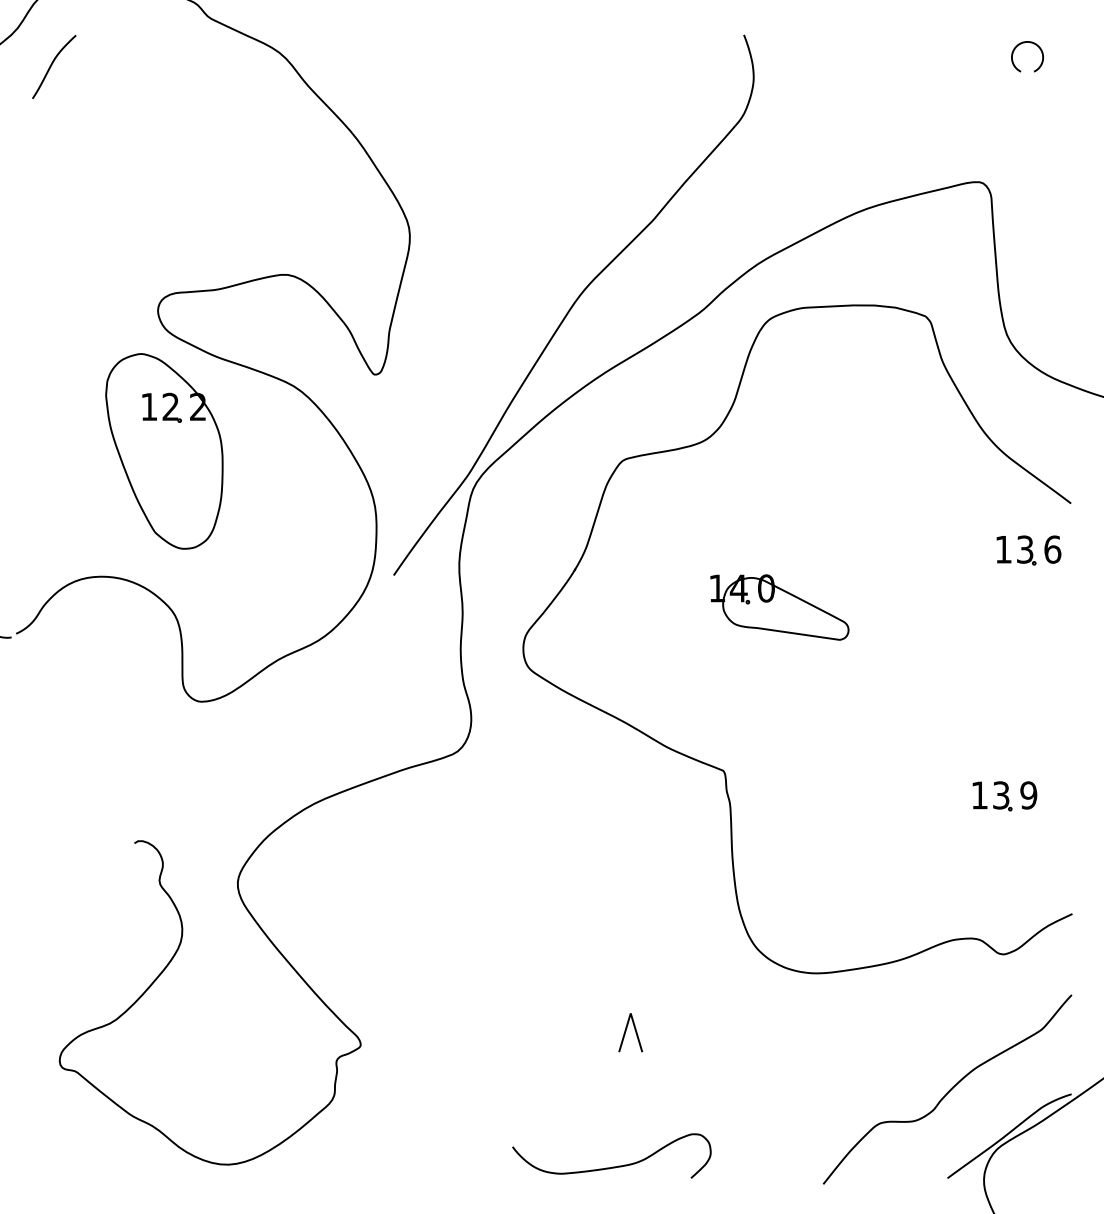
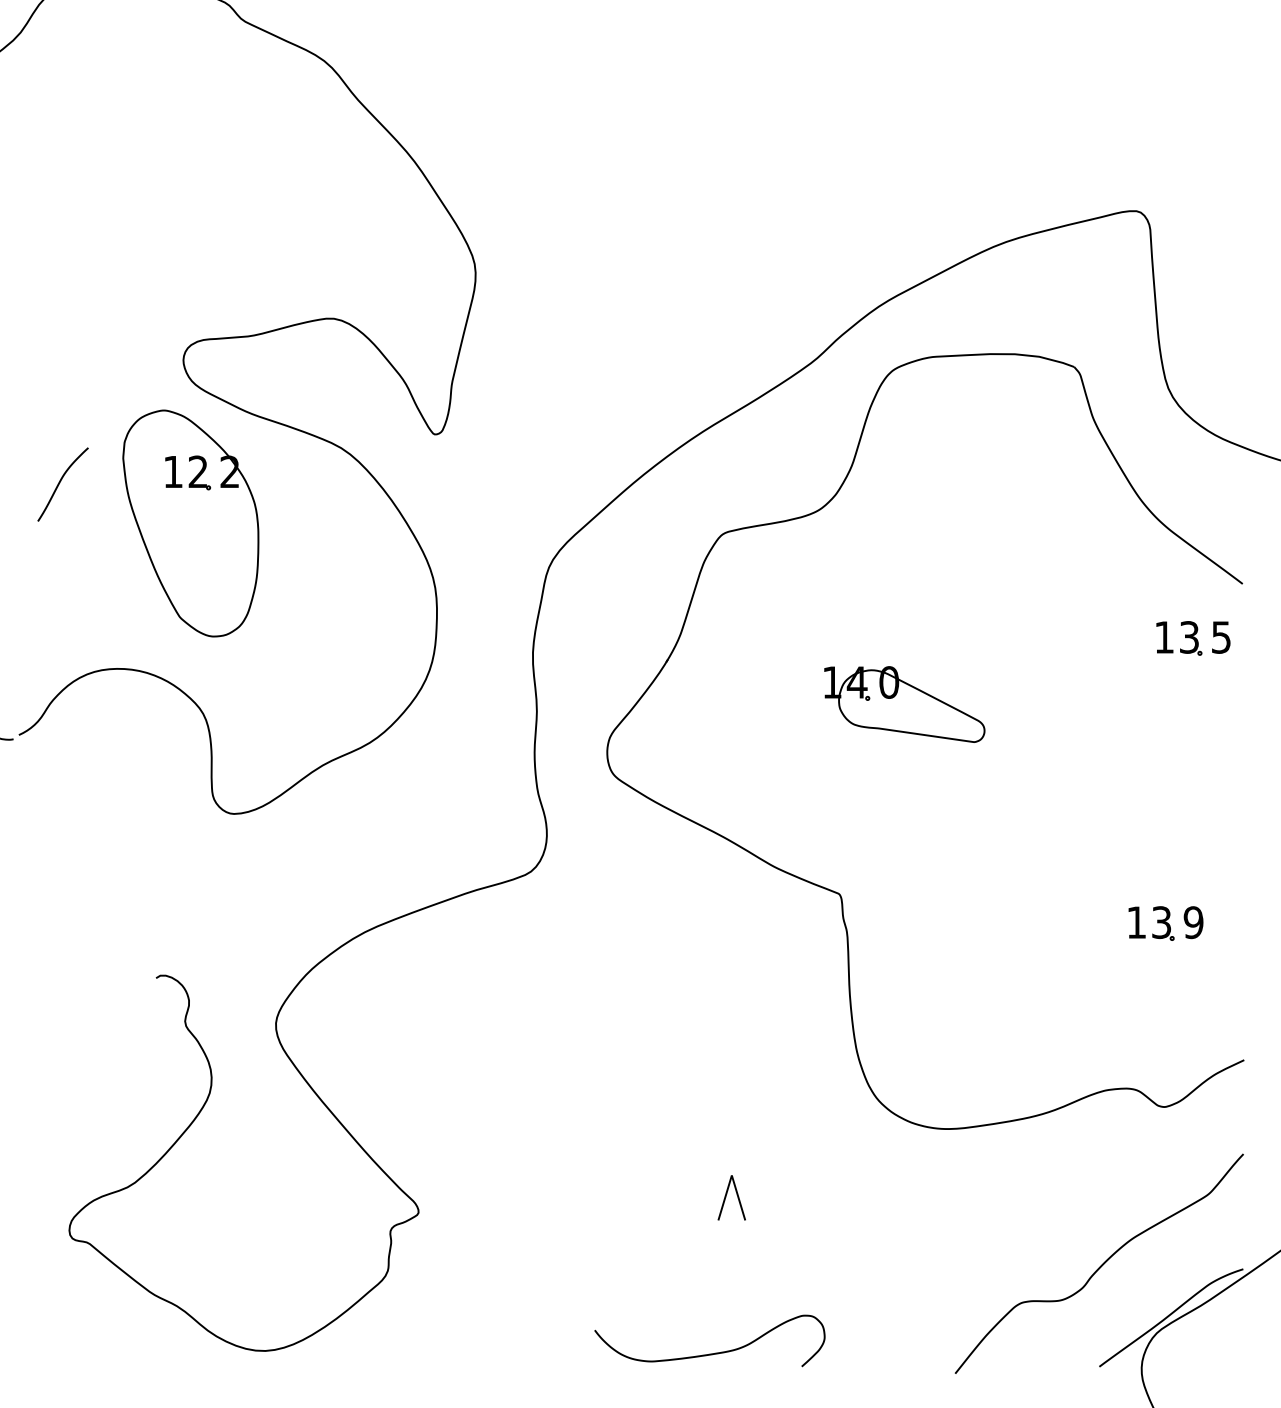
arc: (1032, 43) -> (1197, 50), removed
curve: (52, 66) -> (60, 483), moved
curve: (573, 304) -> (665, 353), removed
text: (1052, 549) -> (1221, 637), 6 -> 5

